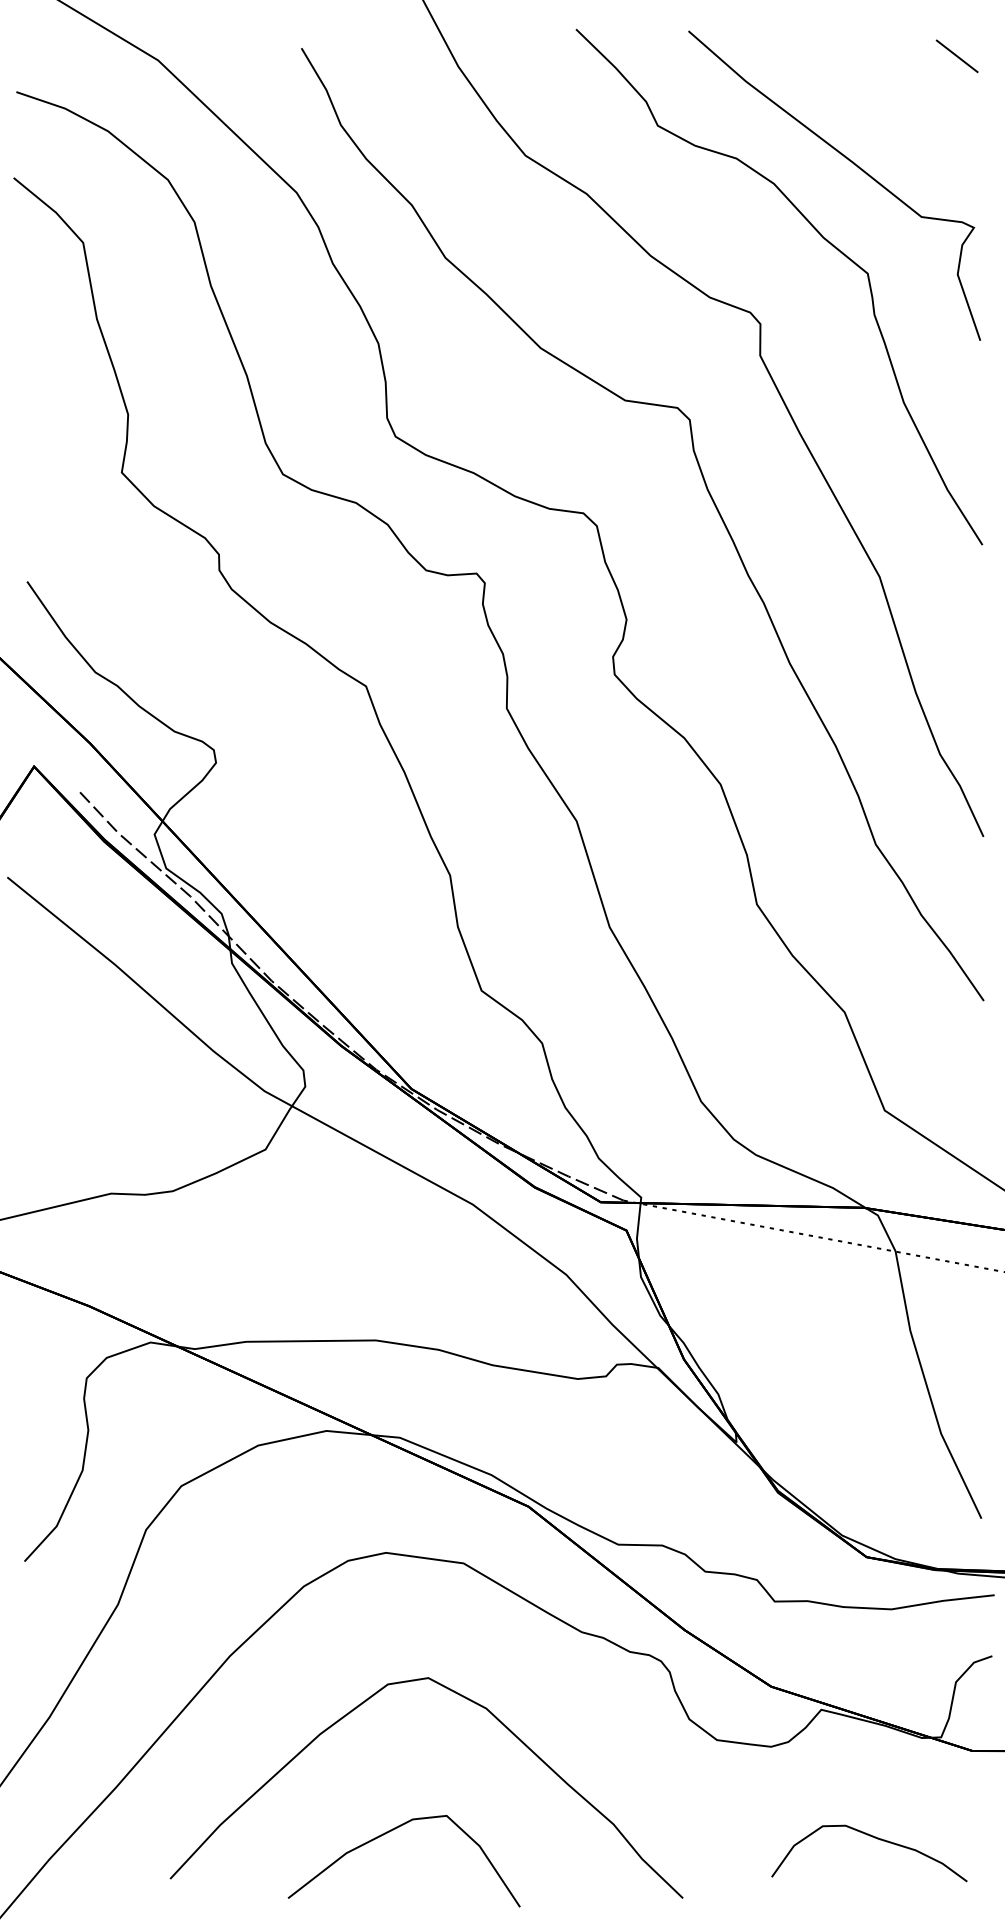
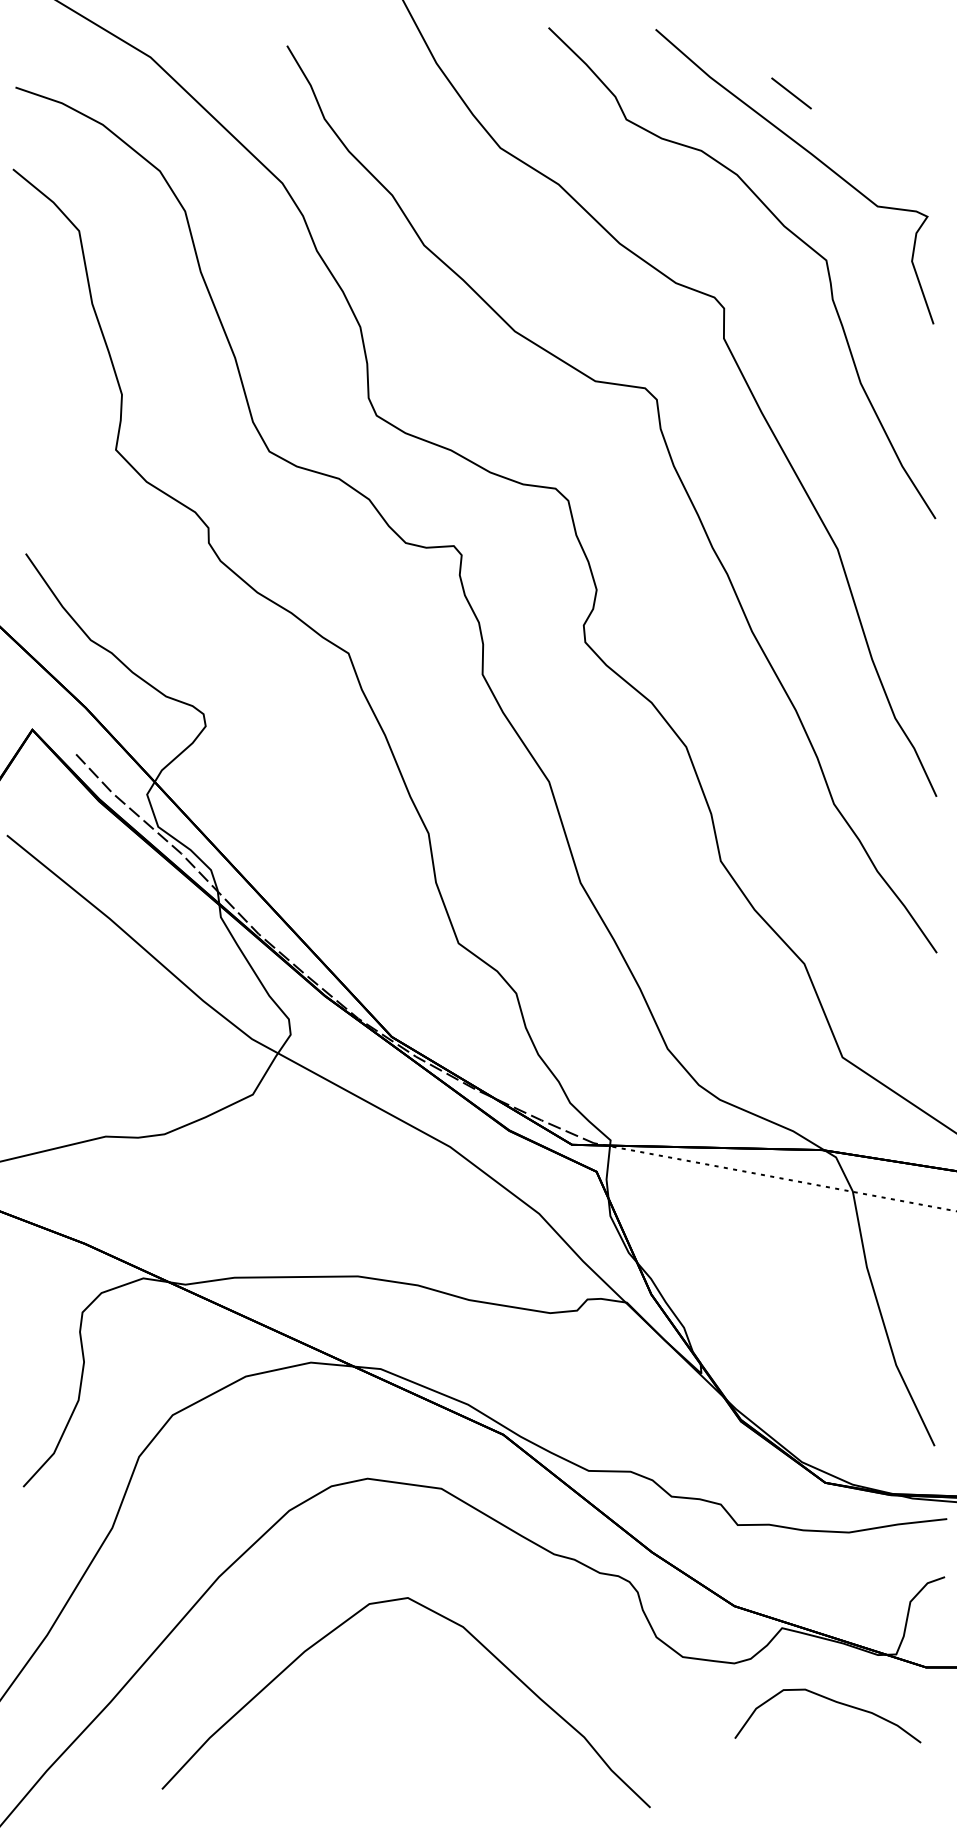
line: (957, 56) -> (791, 93), moved
curve: (389, 1832) -> (370, 1745), removed
curve: (876, 1839) -> (834, 1702), moved

